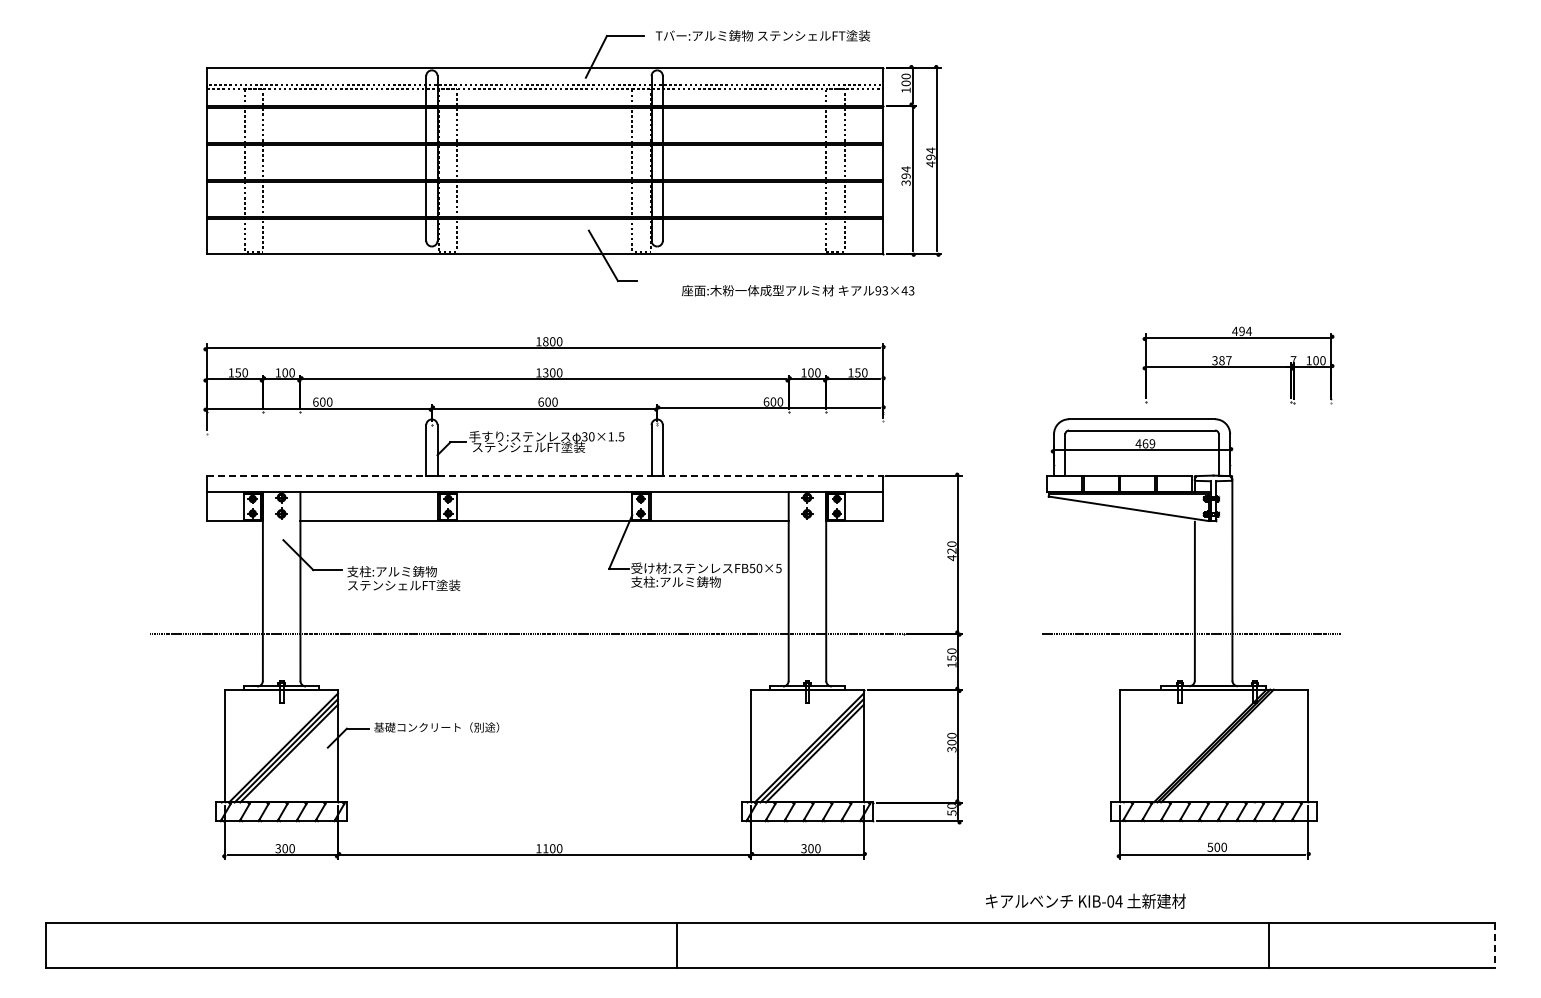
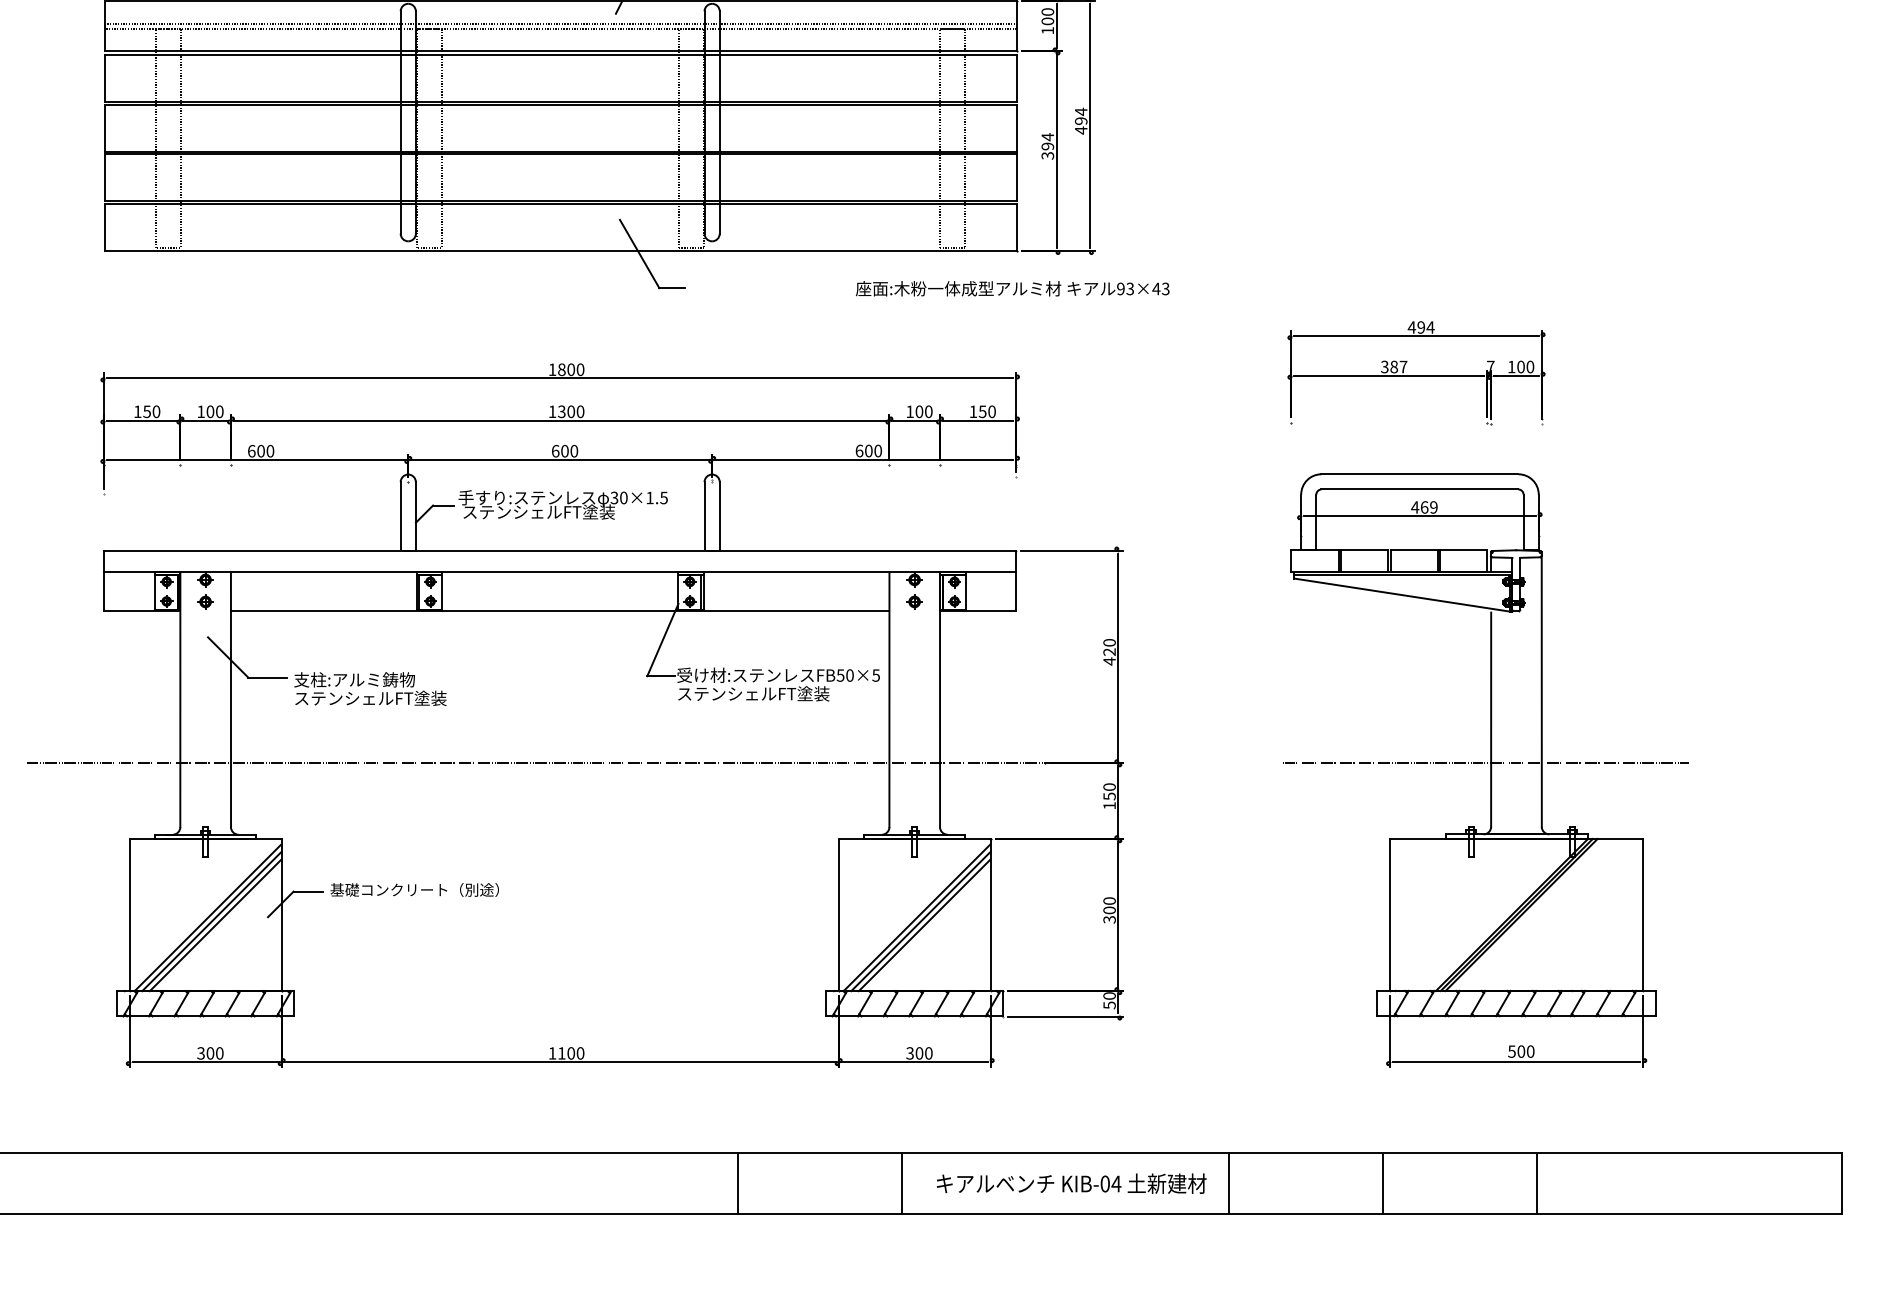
text: (797, 290) -> (1011, 288), moved
part: (1238, 365) -> (1416, 373), moved
line: (544, 475) -> (560, 550), dashed -> solid
text: (687, 581) -> (752, 693), 支柱:アルミ鋳物 -> ステンシェルFT塗装
part: (1191, 638) -> (1486, 769), moved
text: (1085, 900) -> (1071, 1182), moved
line: (798, 944) -> (902, 1182), added
line: (1040, 944) -> (1229, 1182), added
line: (1154, 944) -> (1382, 1182), added
line: (1494, 945) -> (1841, 1183), dashed -> solid

